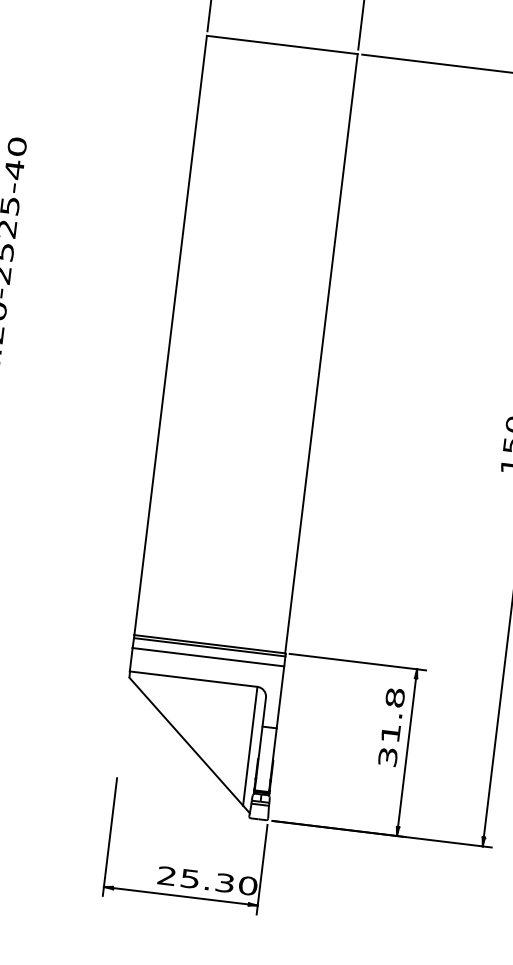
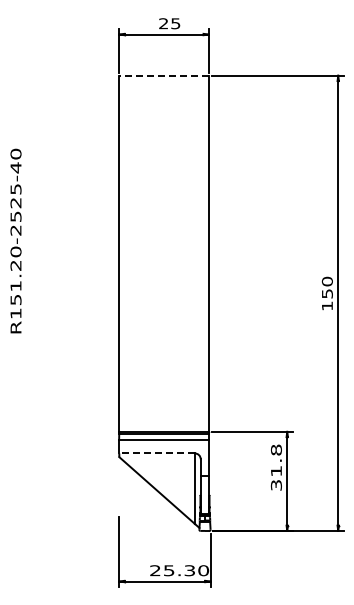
line: (283, 44) -> (164, 75), solid -> dashed
line: (194, 679) -> (157, 453), solid -> dashed

